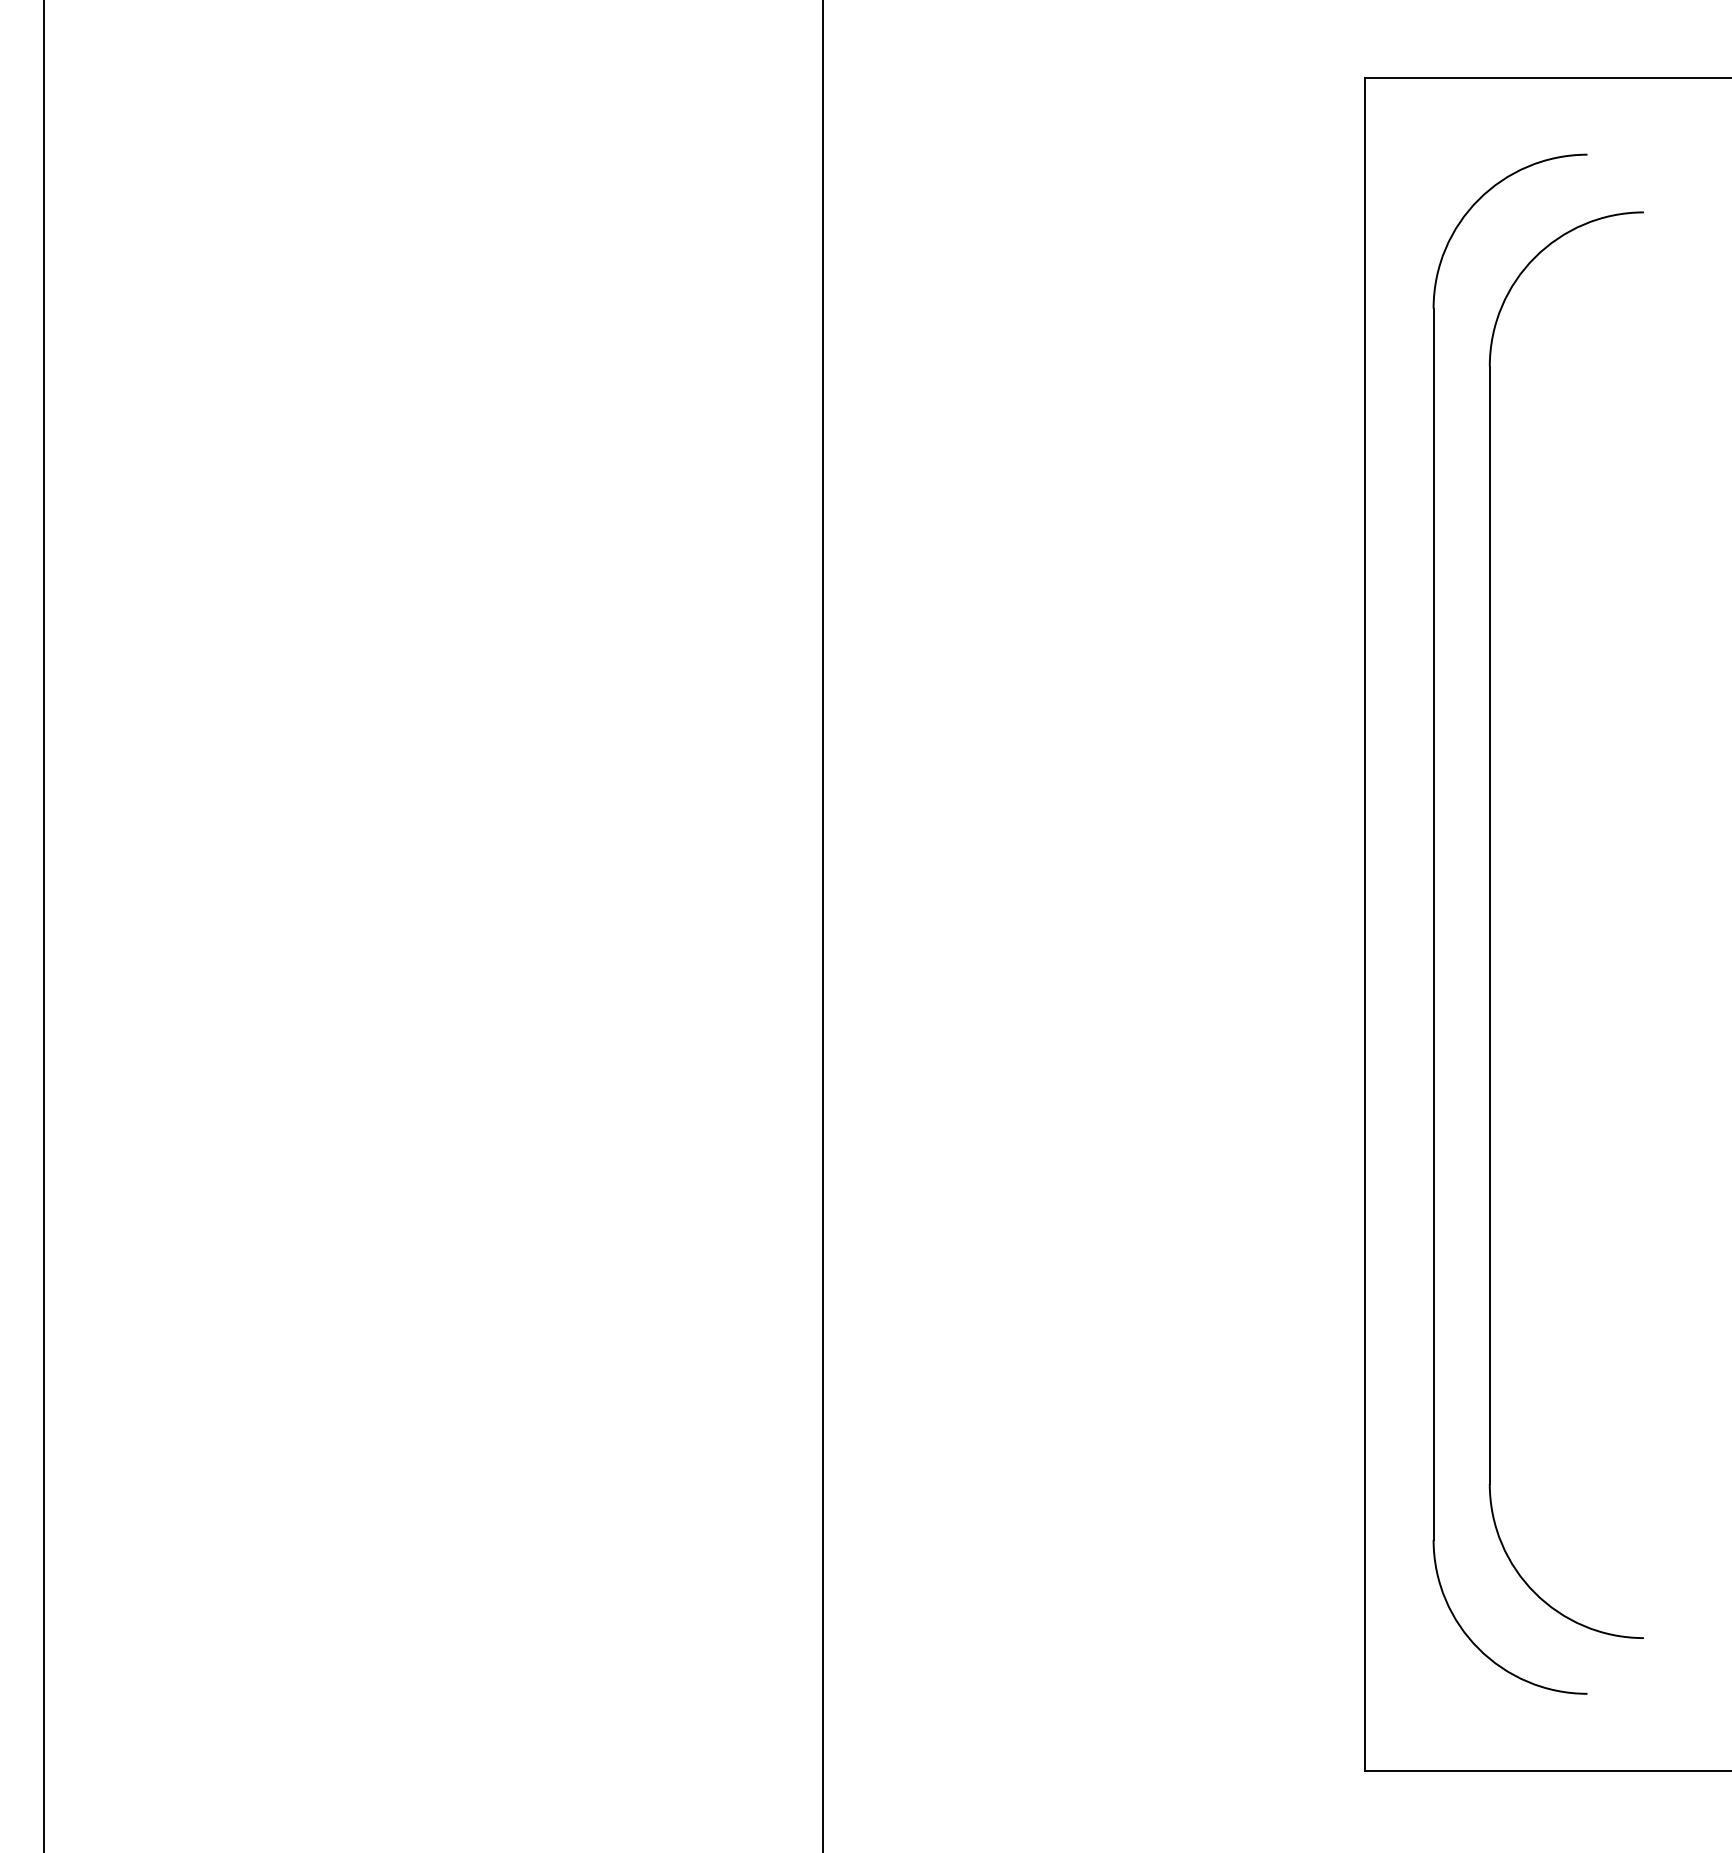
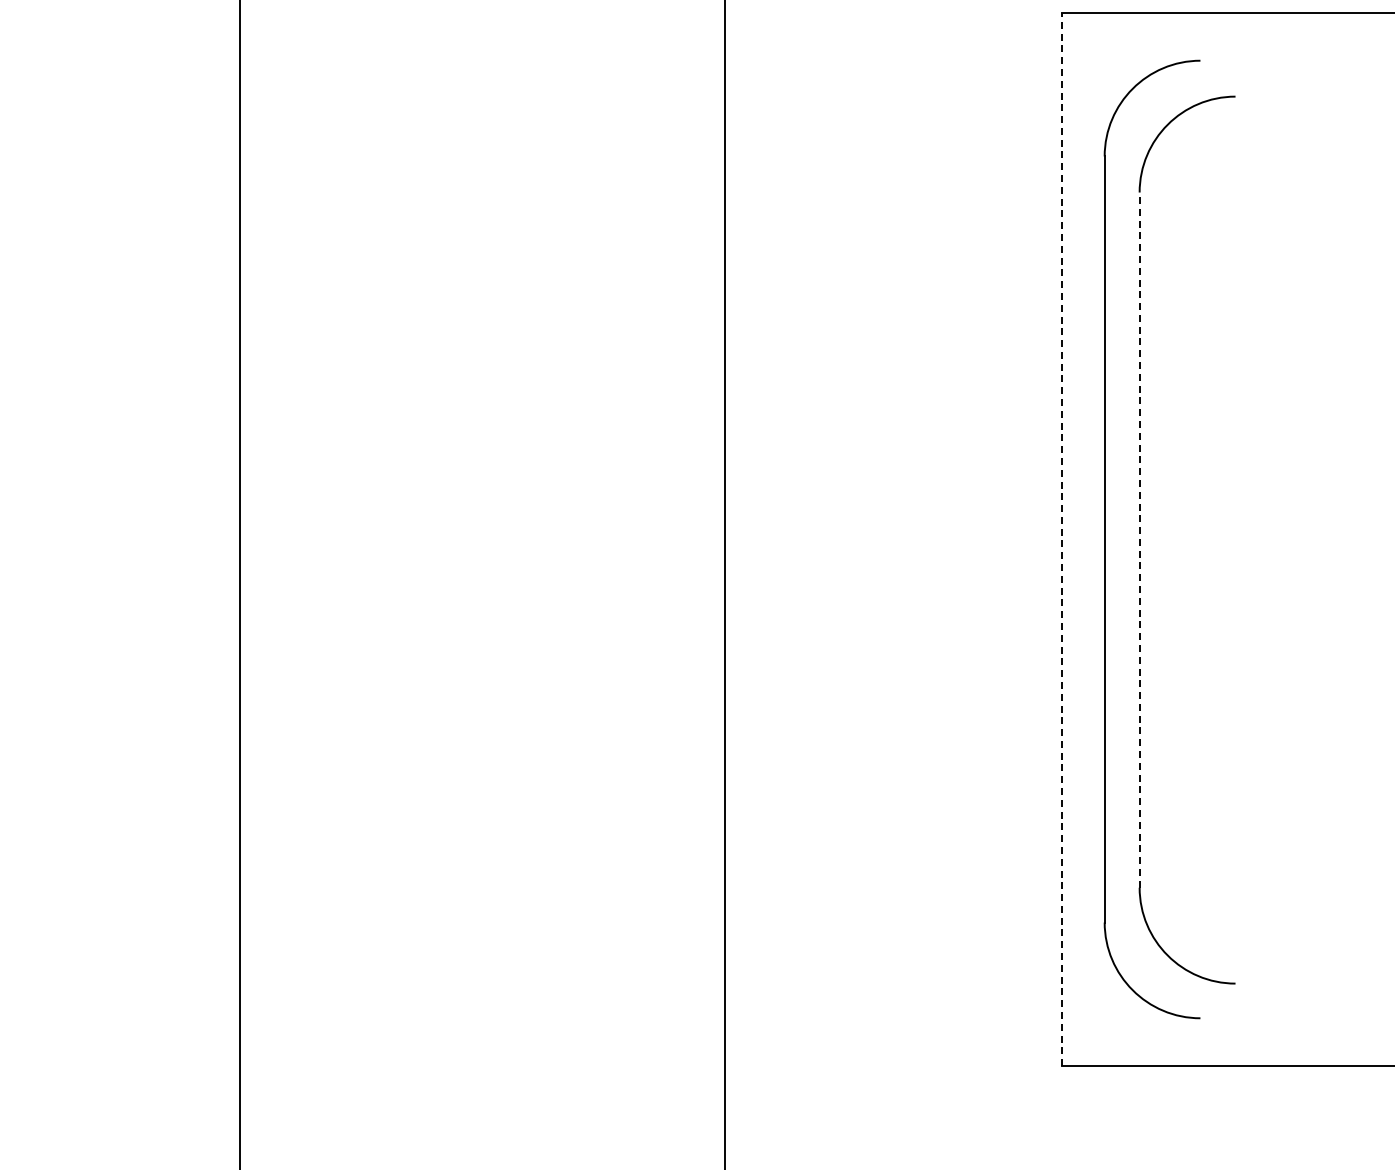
line: (1365, 924) -> (1062, 539), solid -> dashed
line: (1489, 925) -> (1139, 540), solid -> dashed

